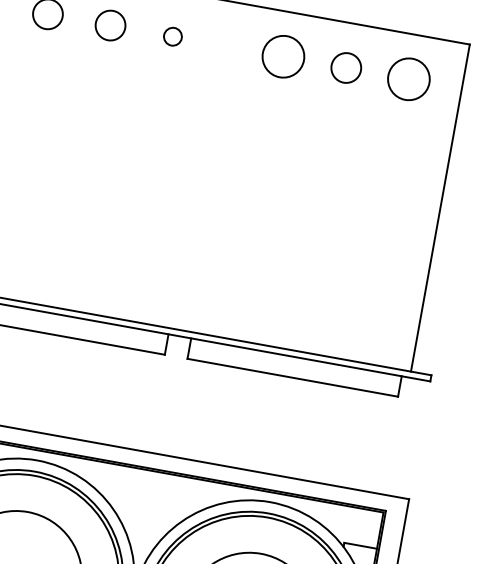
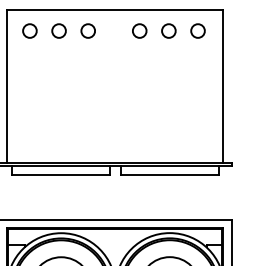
circle: (171, 35) -> (87, 30), size x1.67
circle: (283, 55) -> (139, 30), size x0.71
circle: (407, 77) -> (197, 30), size x0.71

